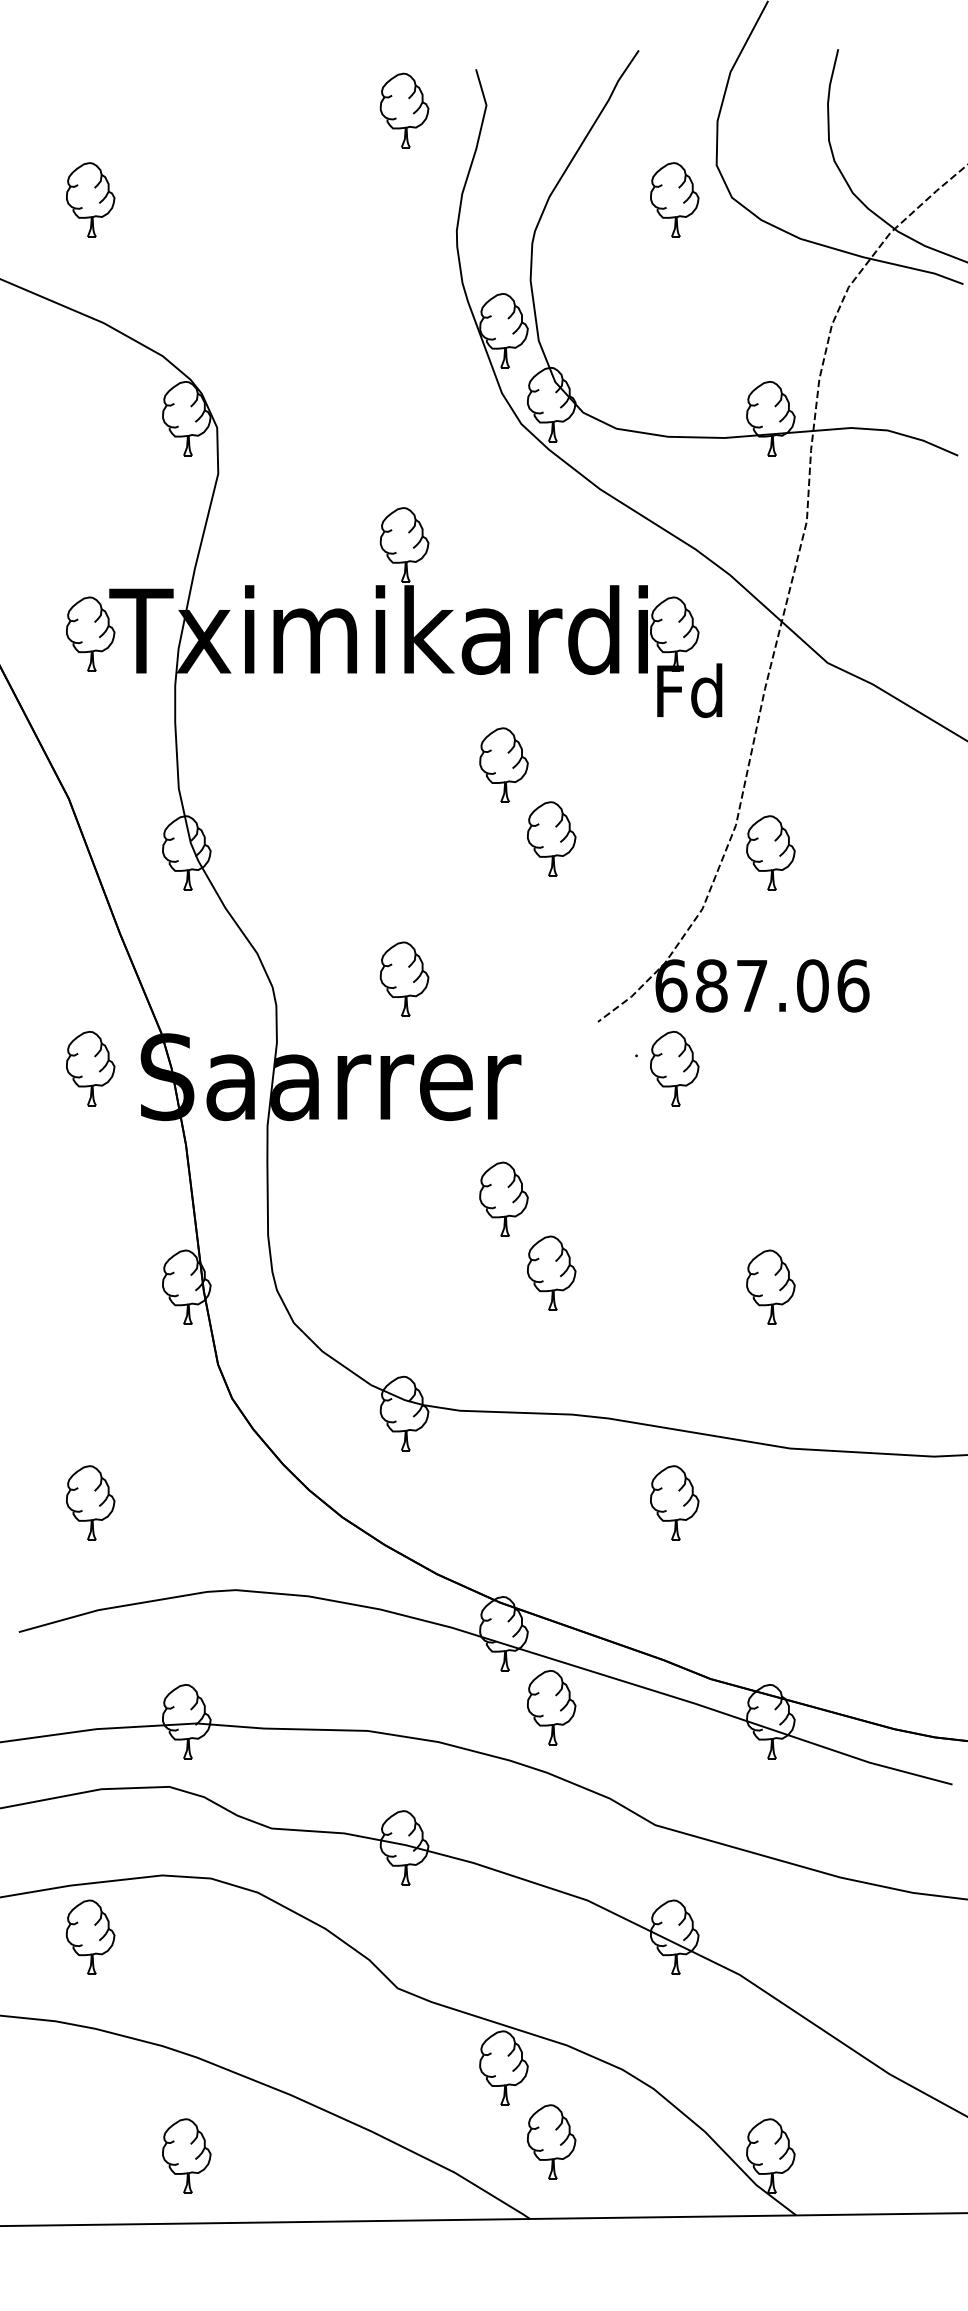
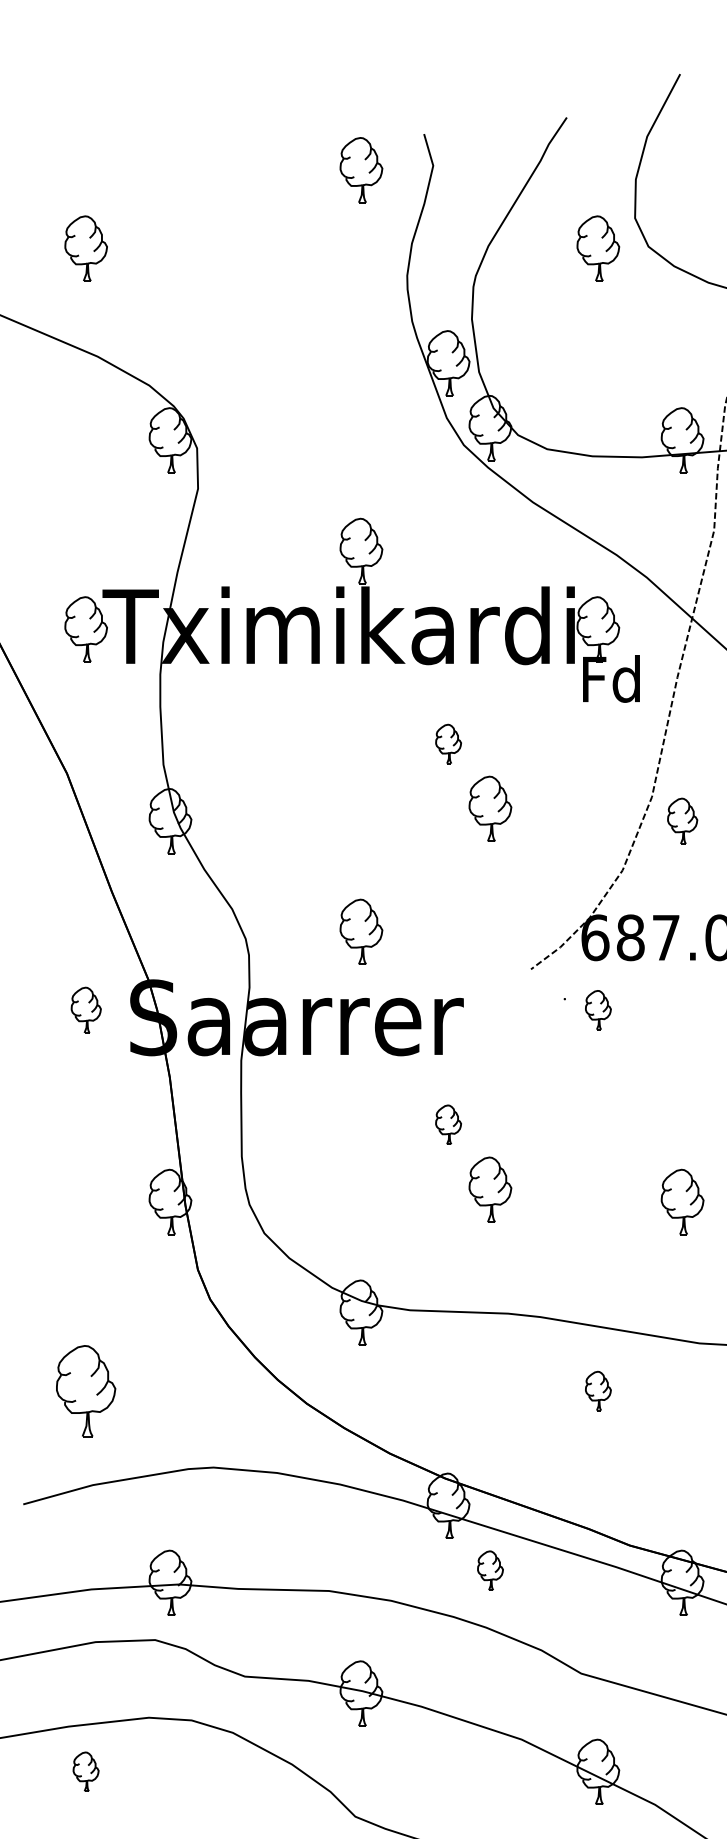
part: (503, 764) -> (448, 743), size x0.6
part: (770, 852) -> (682, 820), size x0.7
part: (90, 1068) -> (86, 1010), size x0.7
part: (674, 1068) -> (598, 1010), size x0.6
part: (503, 1198) -> (448, 1124), size x0.6
part: (90, 1502) -> (86, 1390), size x1.4
part: (674, 1502) -> (598, 1390), size x0.6
part: (551, 1707) -> (490, 1570), size x0.6
part: (90, 1936) -> (86, 1771), size x0.6

